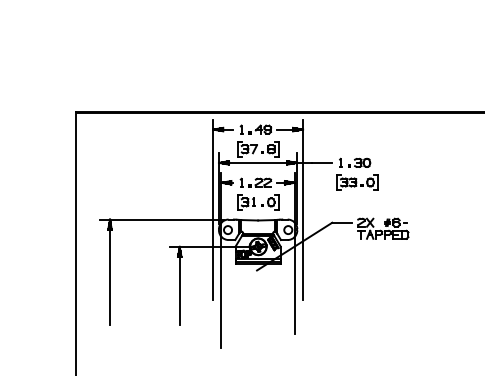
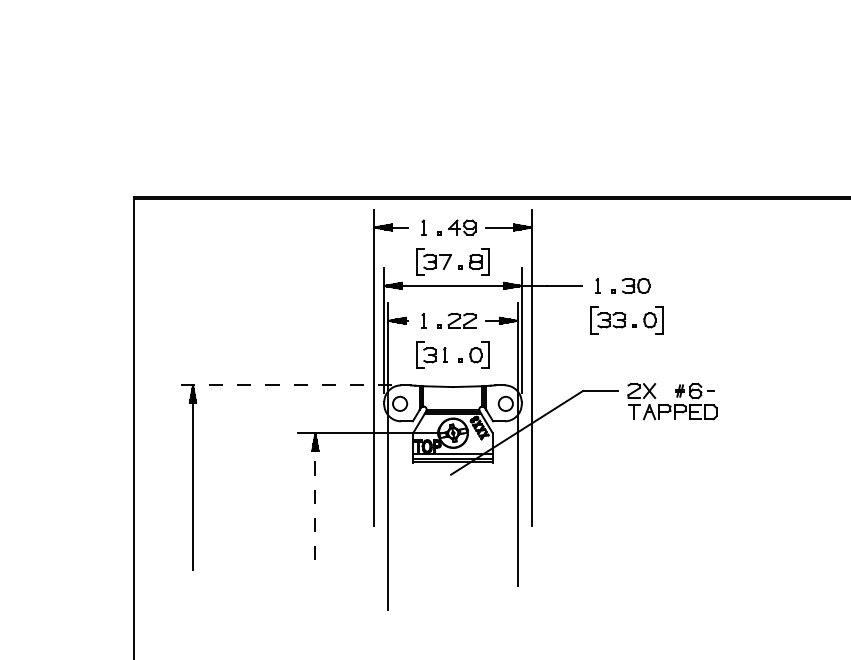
line: (161, 219) -> (283, 385), solid -> dashed
line: (179, 286) -> (314, 502), solid -> dashed

